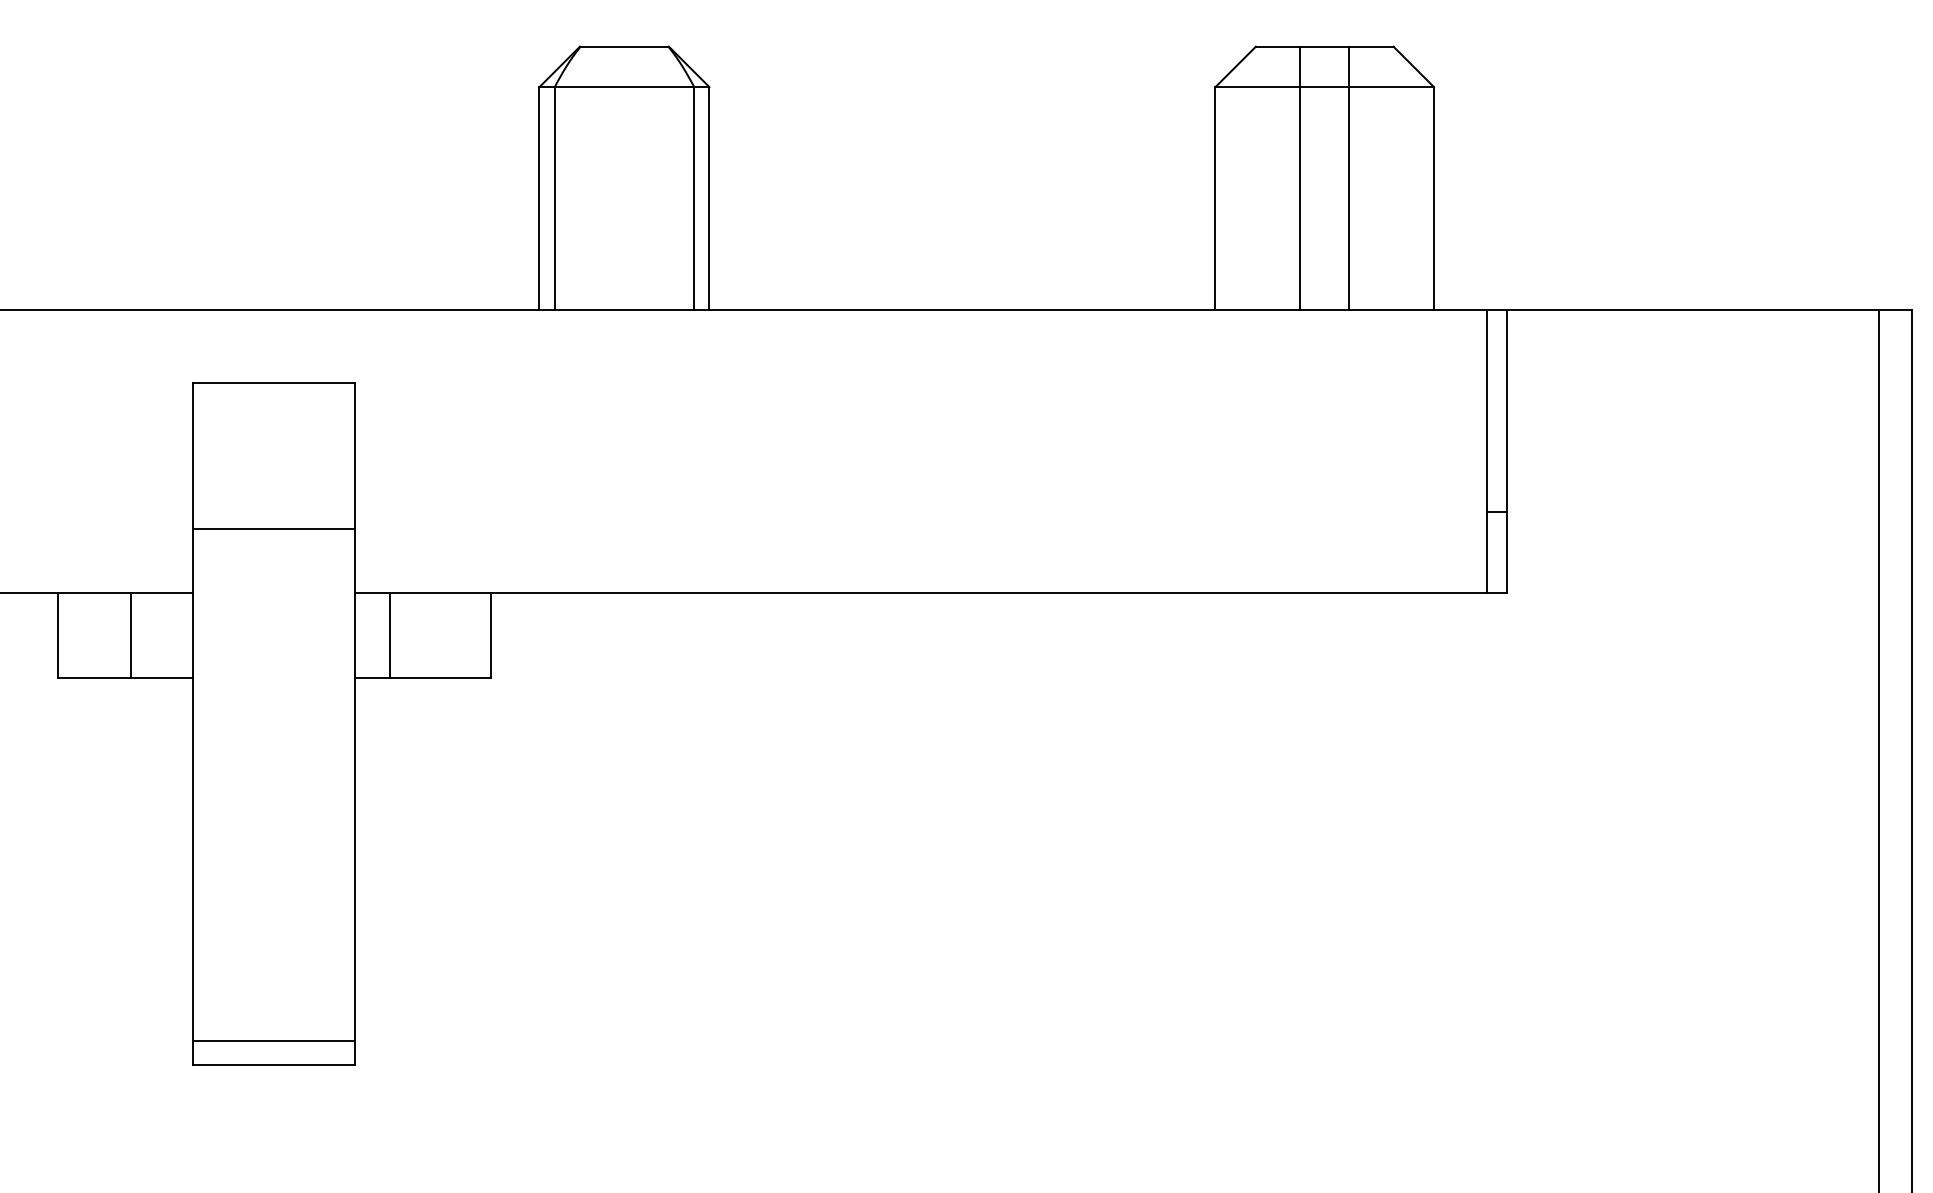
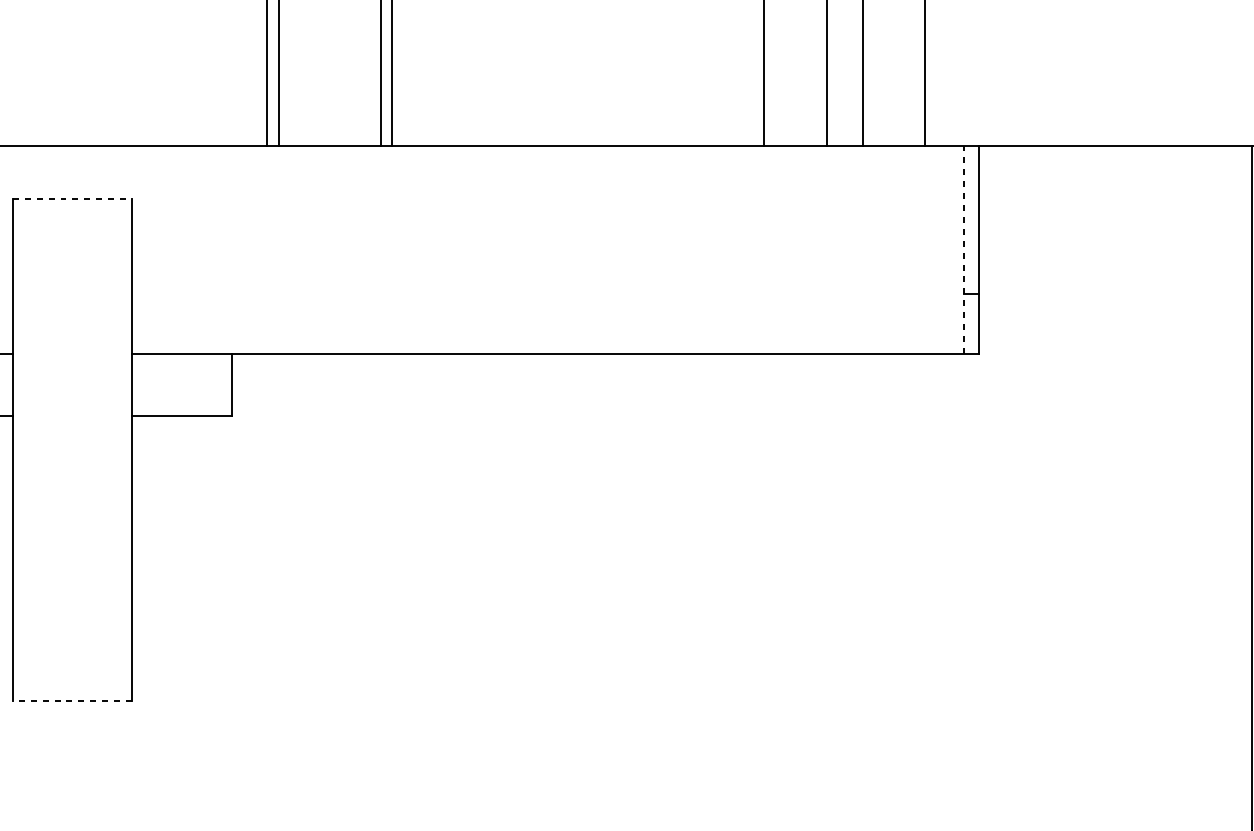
line: (274, 382) -> (72, 198), solid -> dashed
line: (1486, 451) -> (963, 249), solid -> dashed
line: (274, 529) -> (72, 307), removed
line: (389, 635) -> (157, 384), removed
line: (274, 1040) -> (72, 682), removed
line: (274, 1064) -> (72, 700), solid -> dashed

